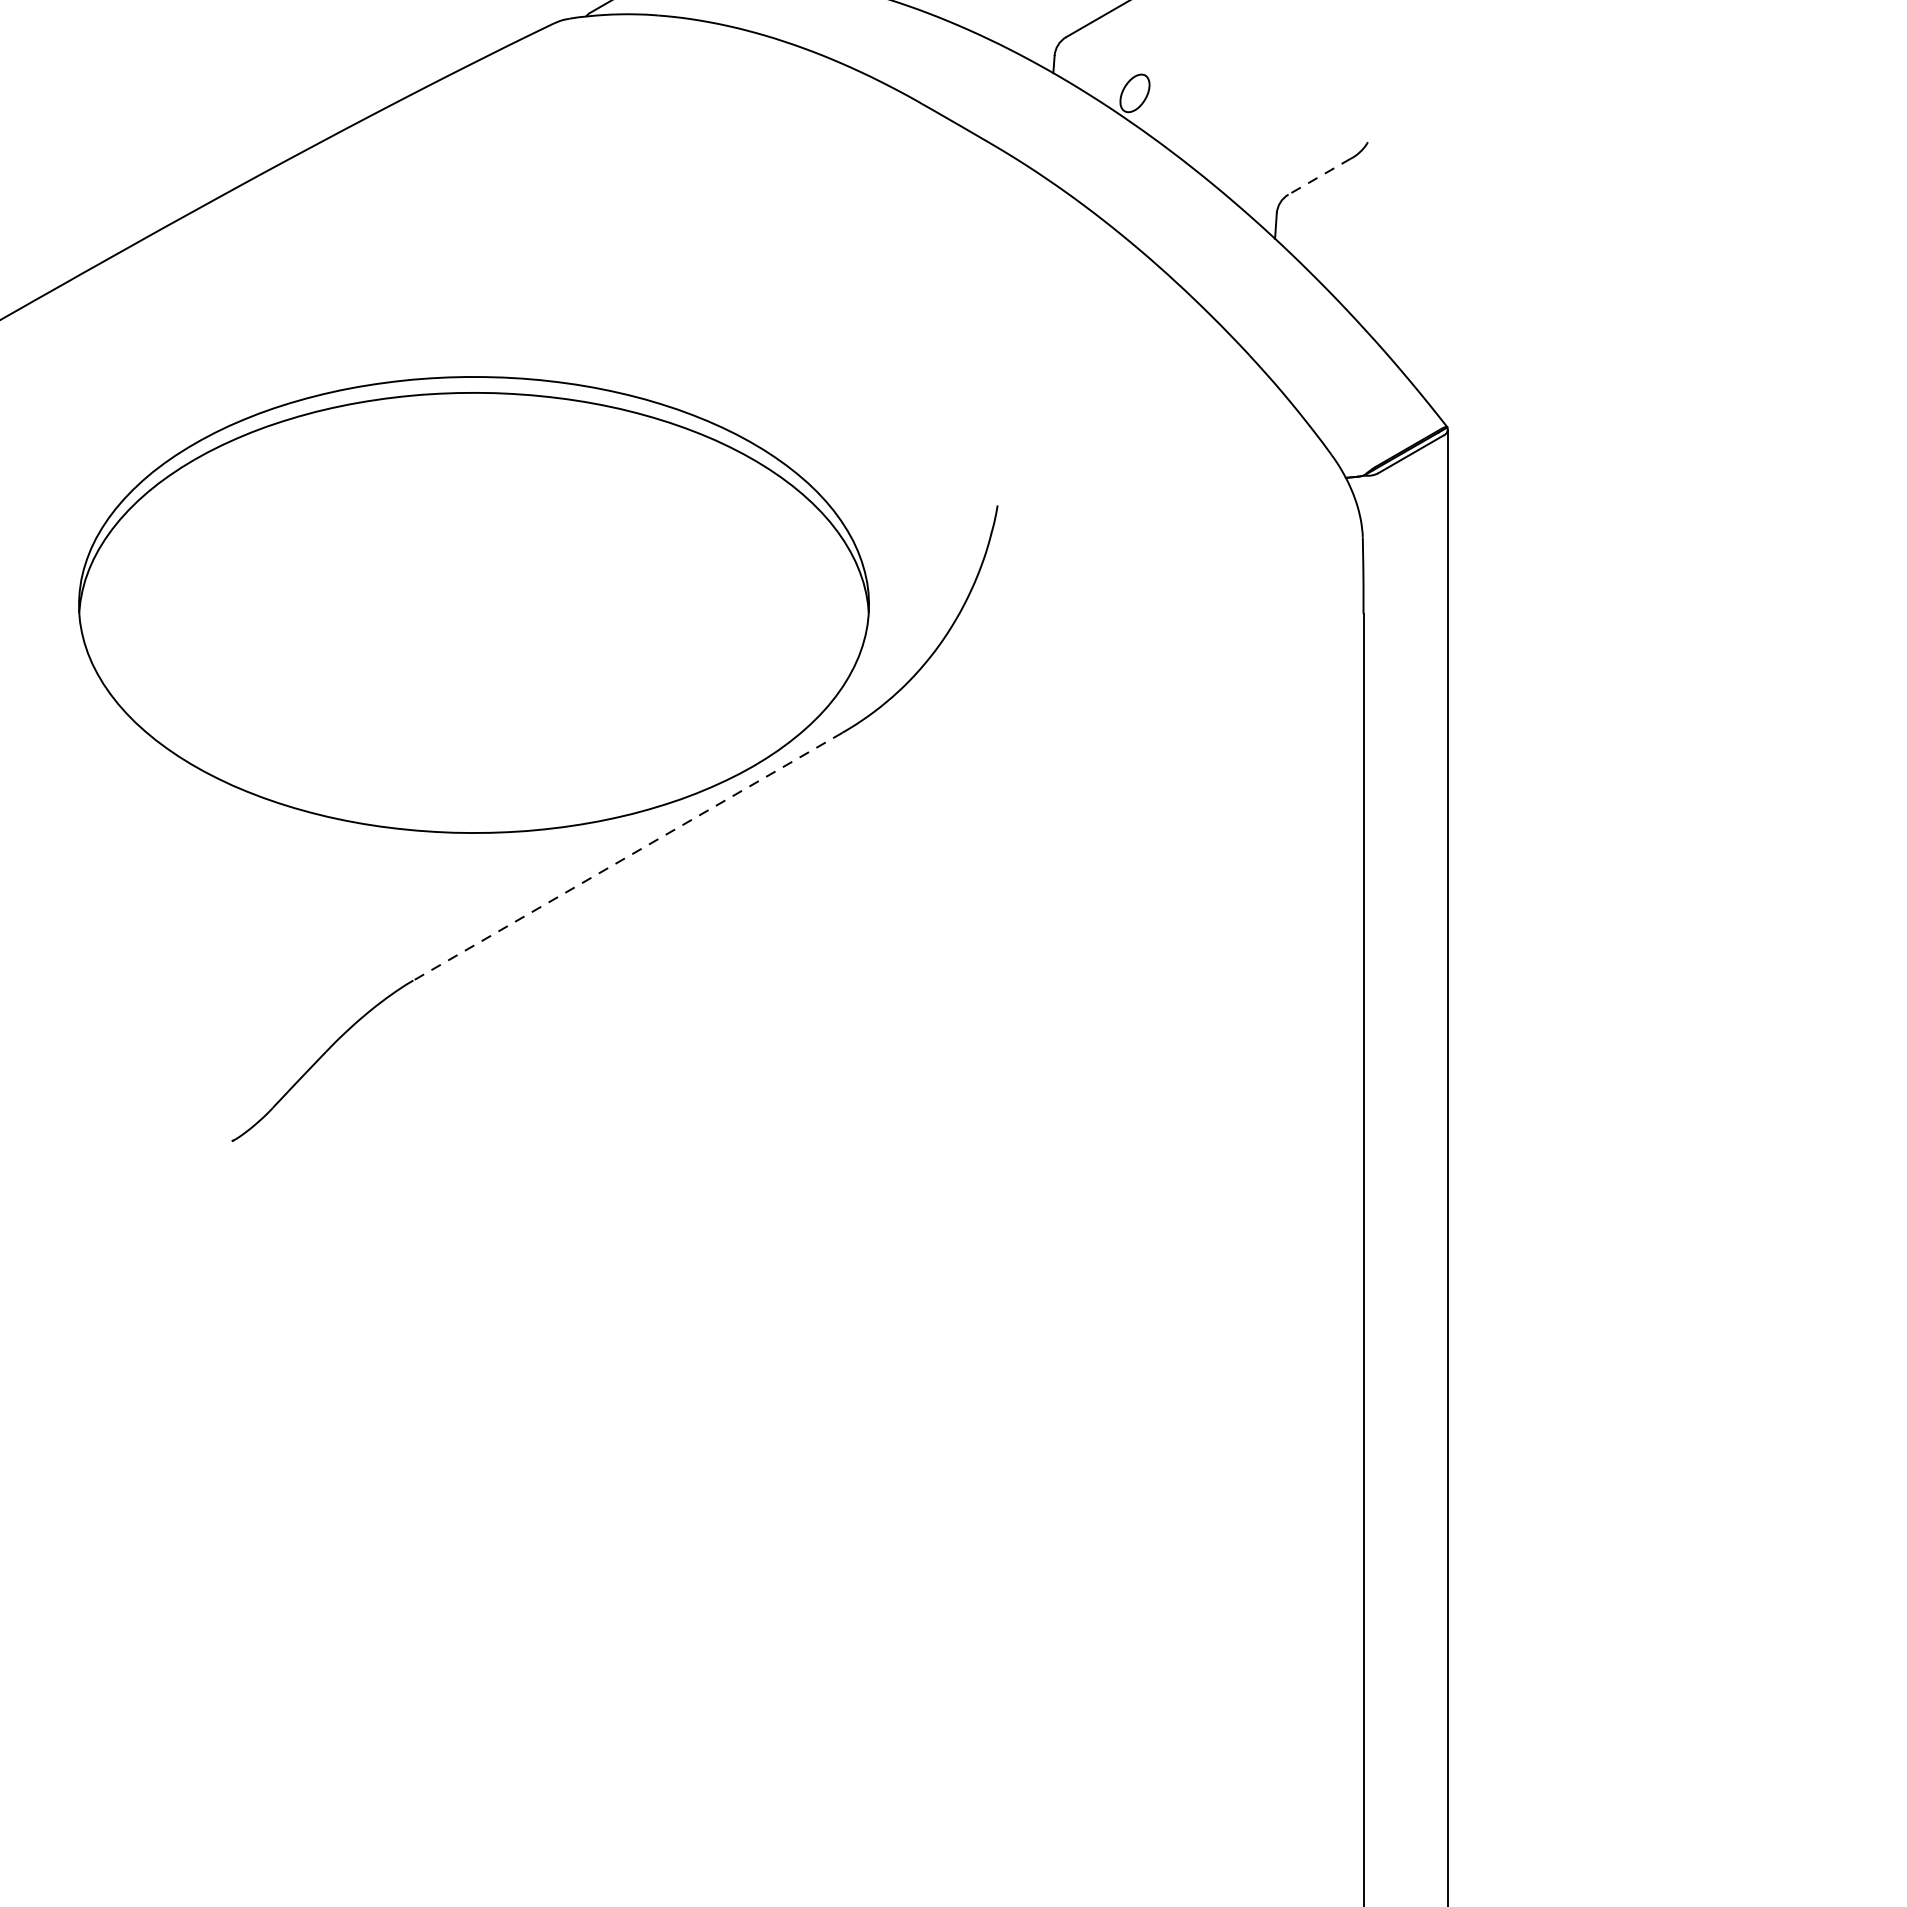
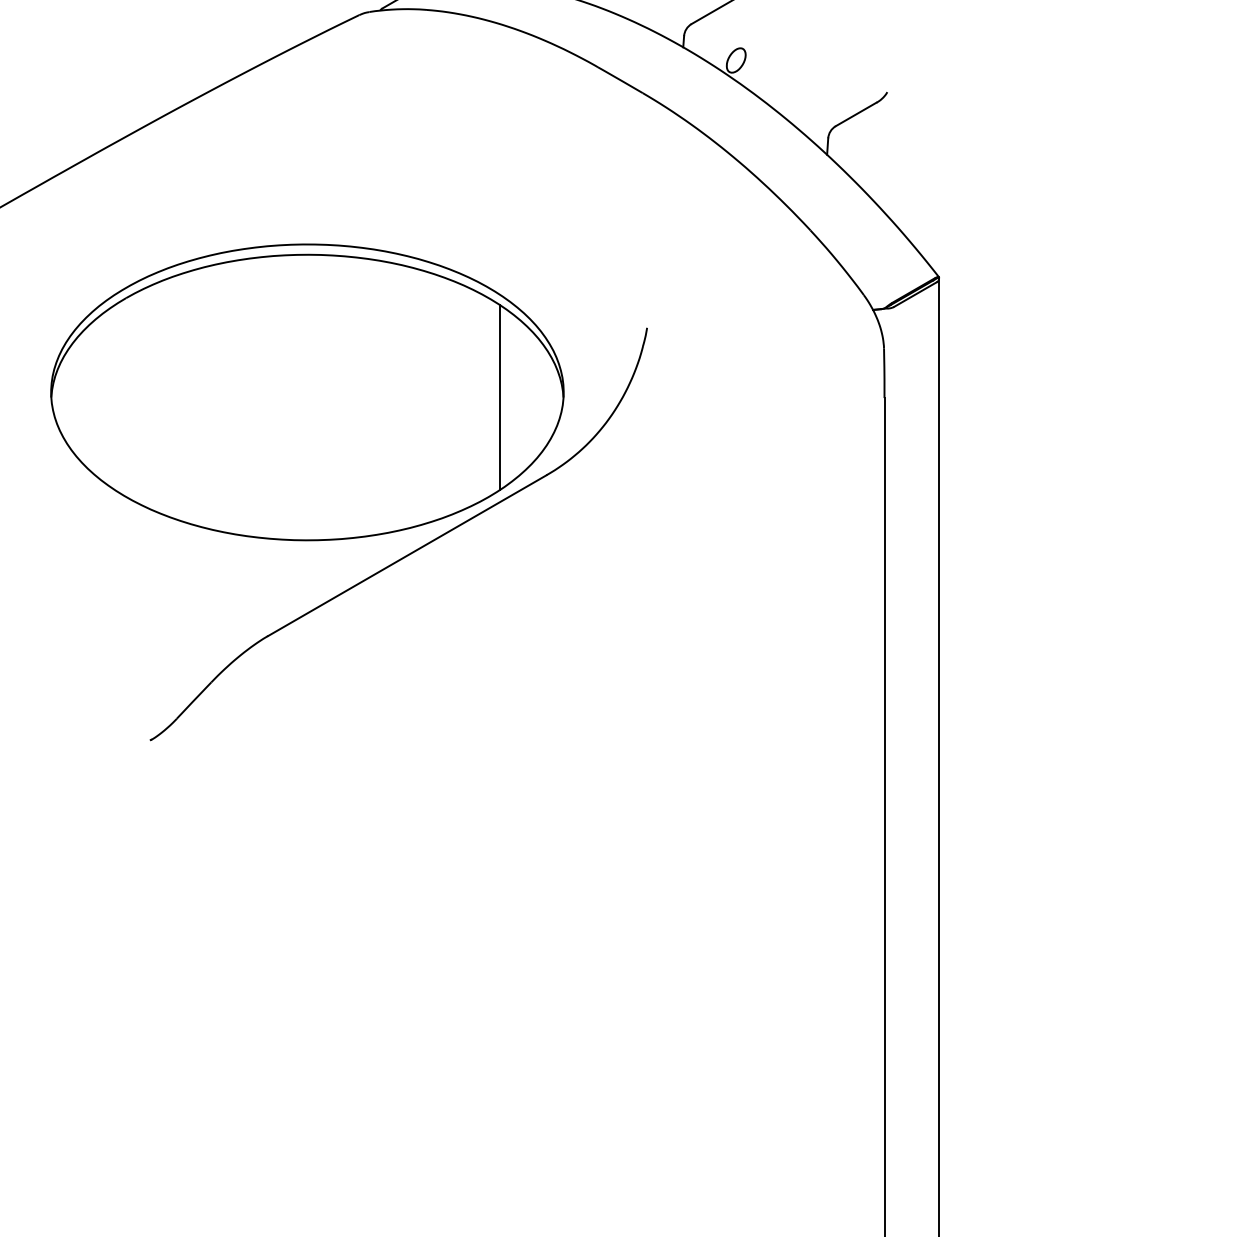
line: (1318, 176) -> (855, 114), dashed -> solid
line: (771, 612) -> (500, 397), added
line: (628, 856) -> (407, 555), dashed -> solid

